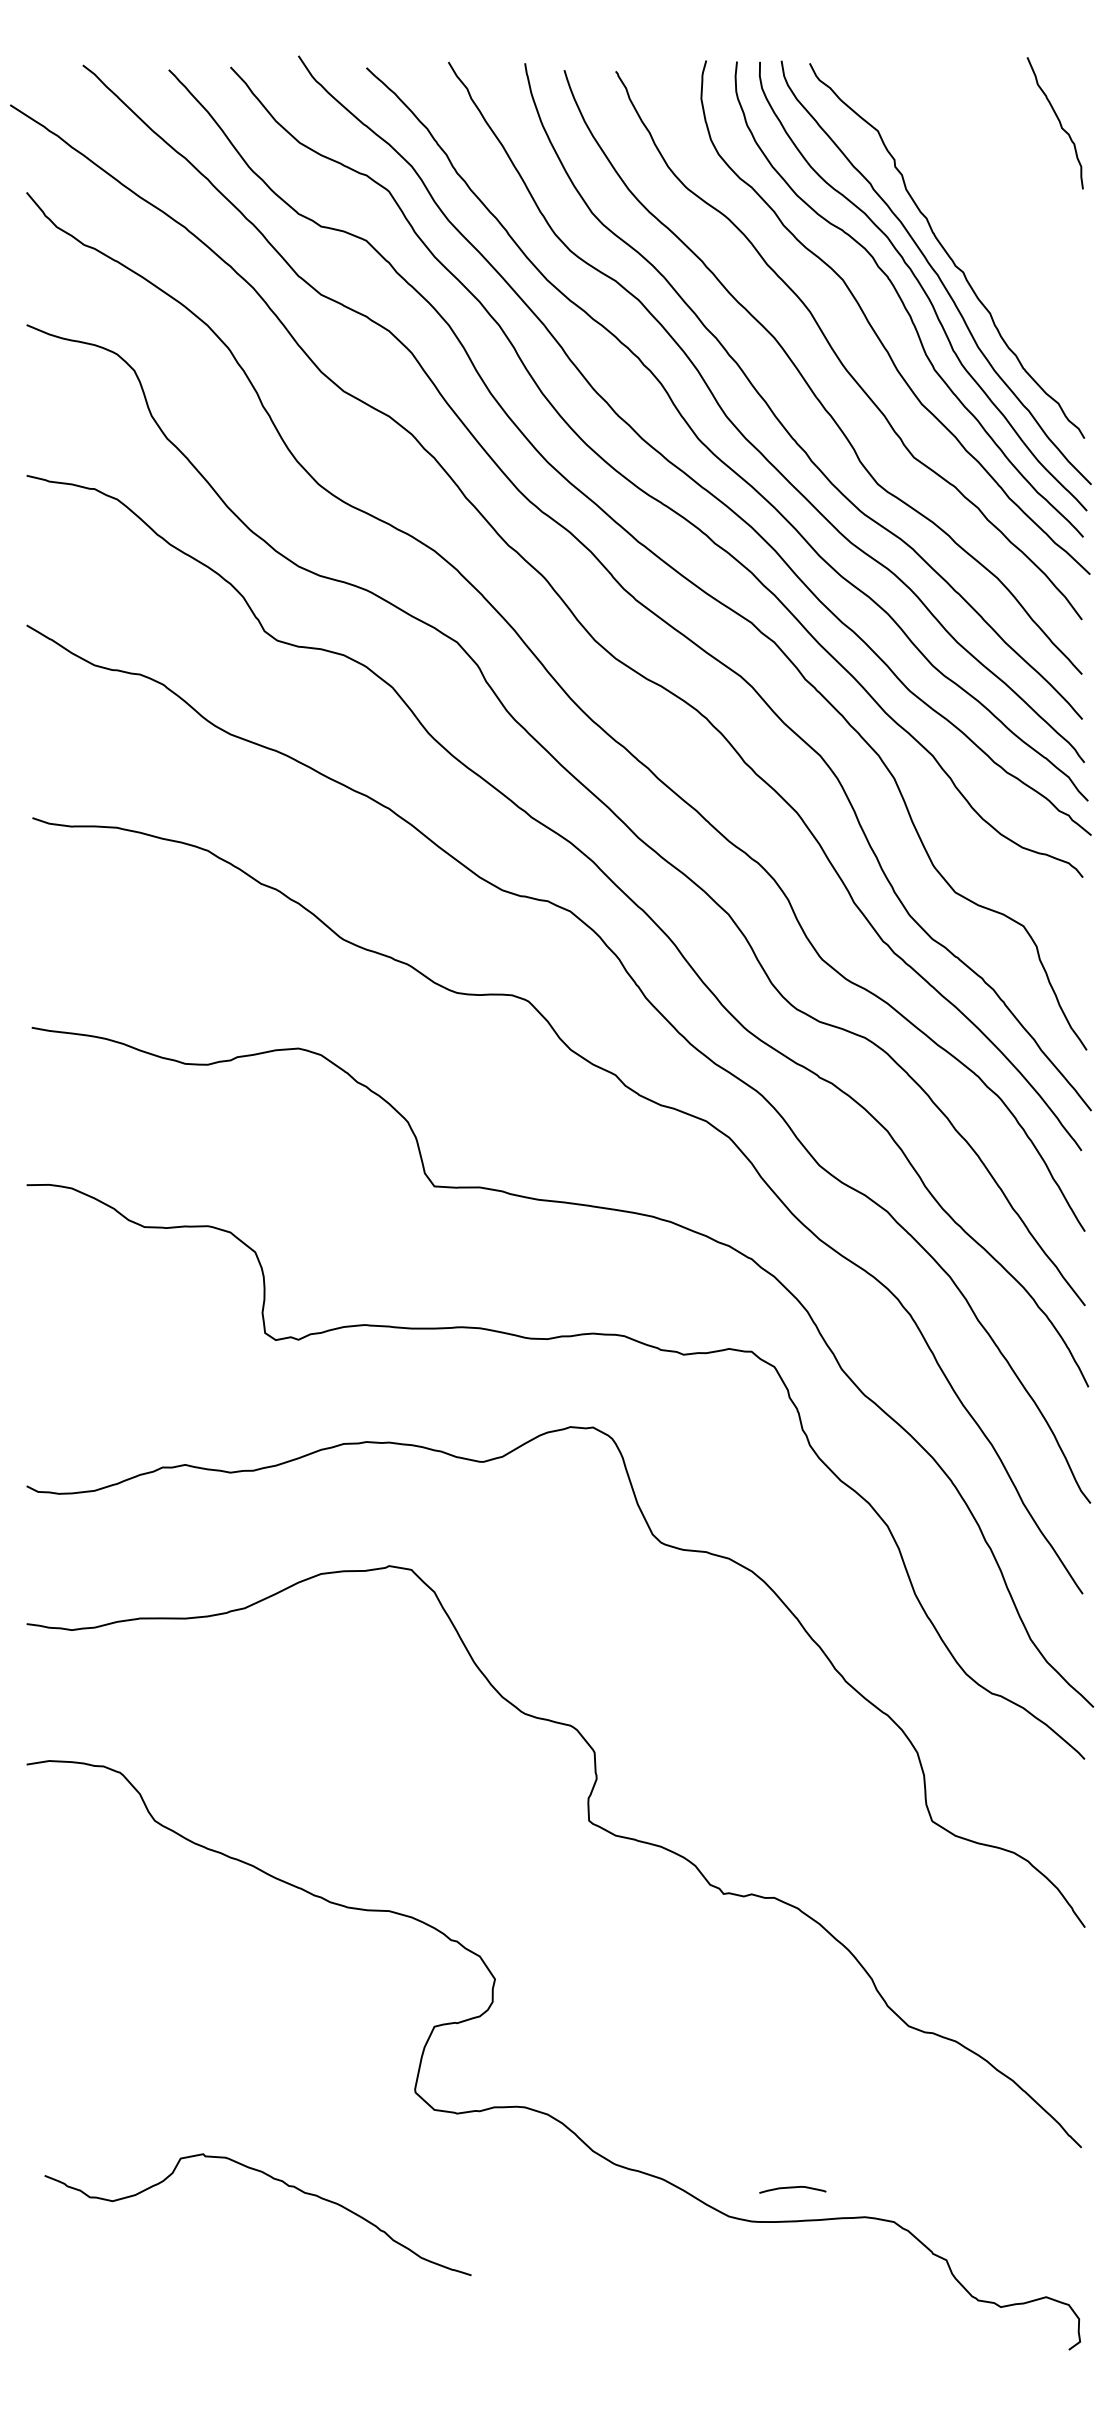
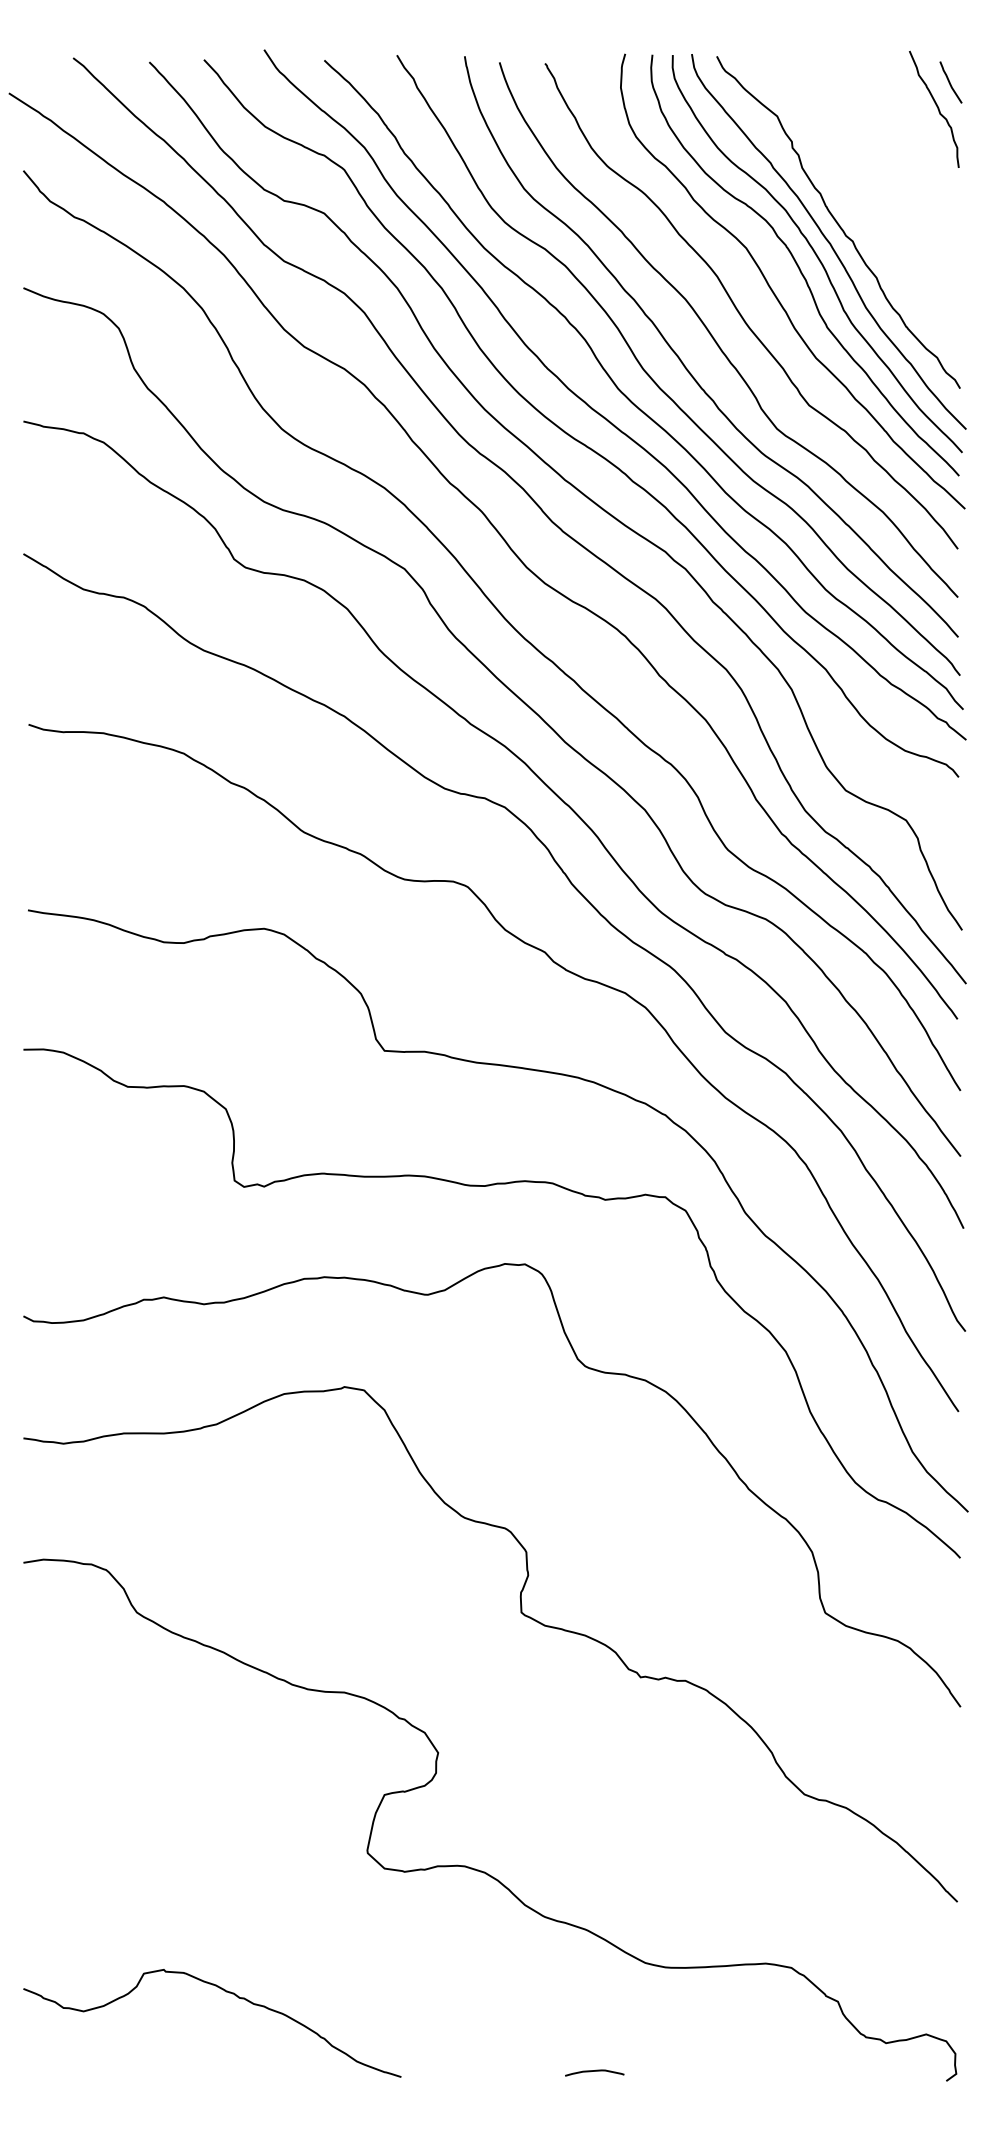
curve: (1073, 92) -> (950, 82), added
curve: (273, 2179) -> (226, 1992), moved
curve: (792, 2188) -> (594, 2071), moved

